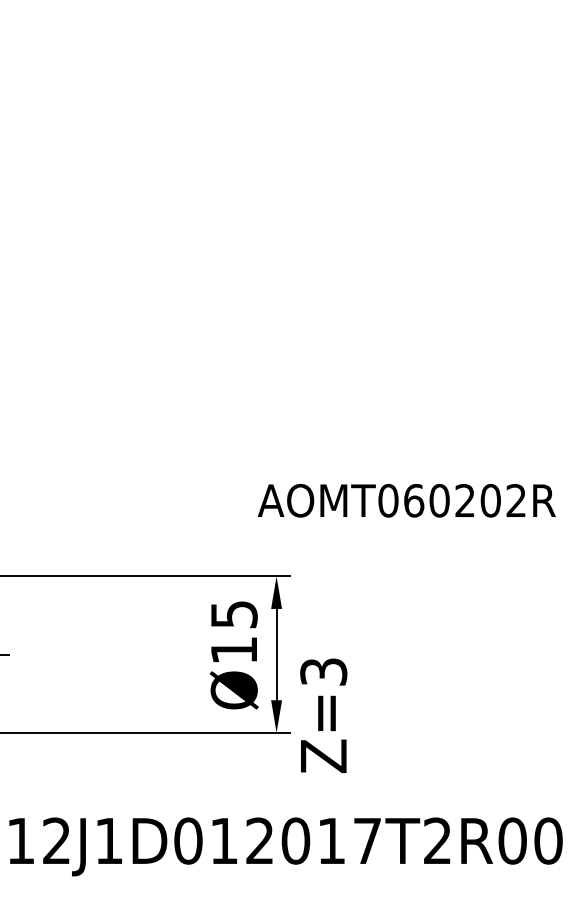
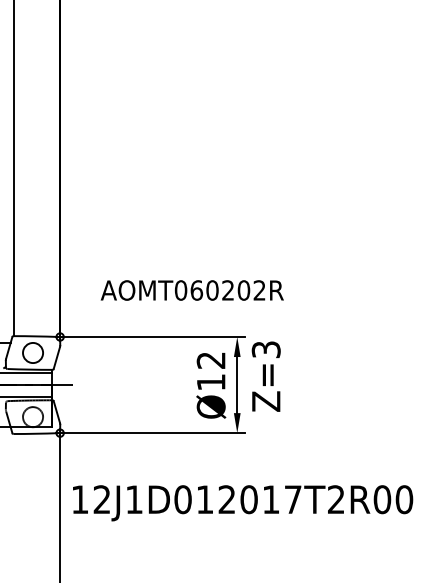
text: (405, 500) -> (191, 290), moved
text: (233, 614) -> (210, 360), Ø15 -> Ø12
text: (322, 715) -> (265, 376), moved

